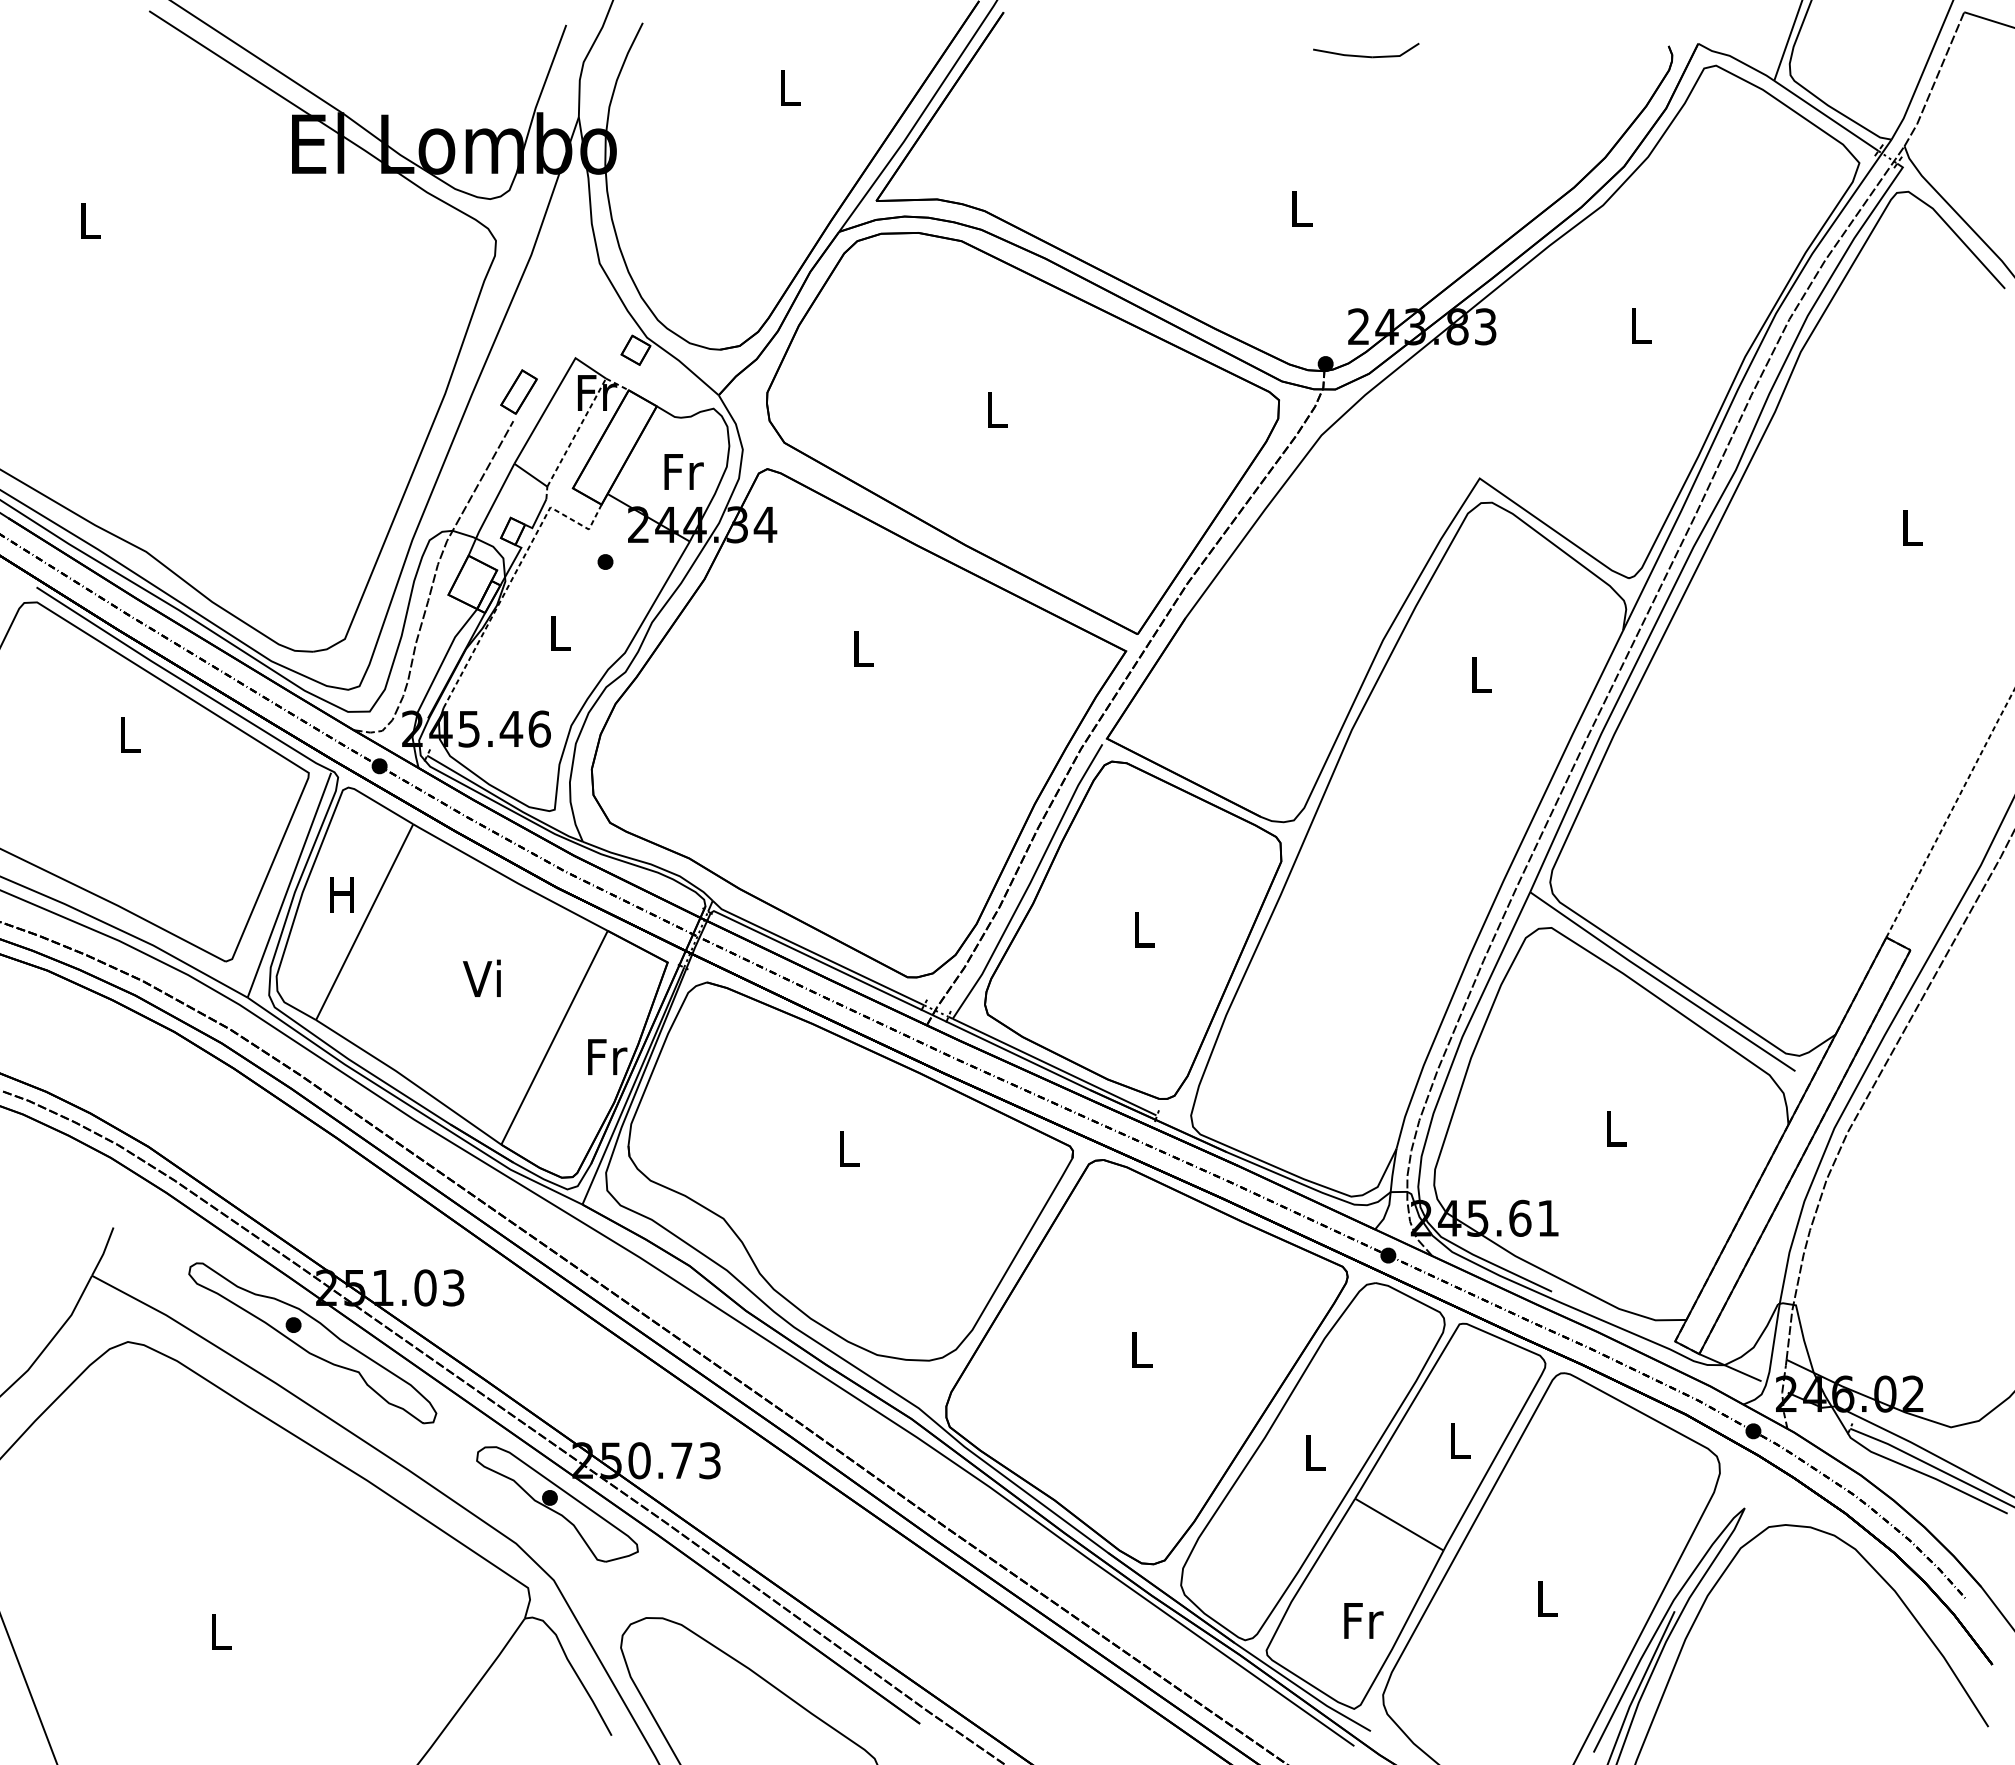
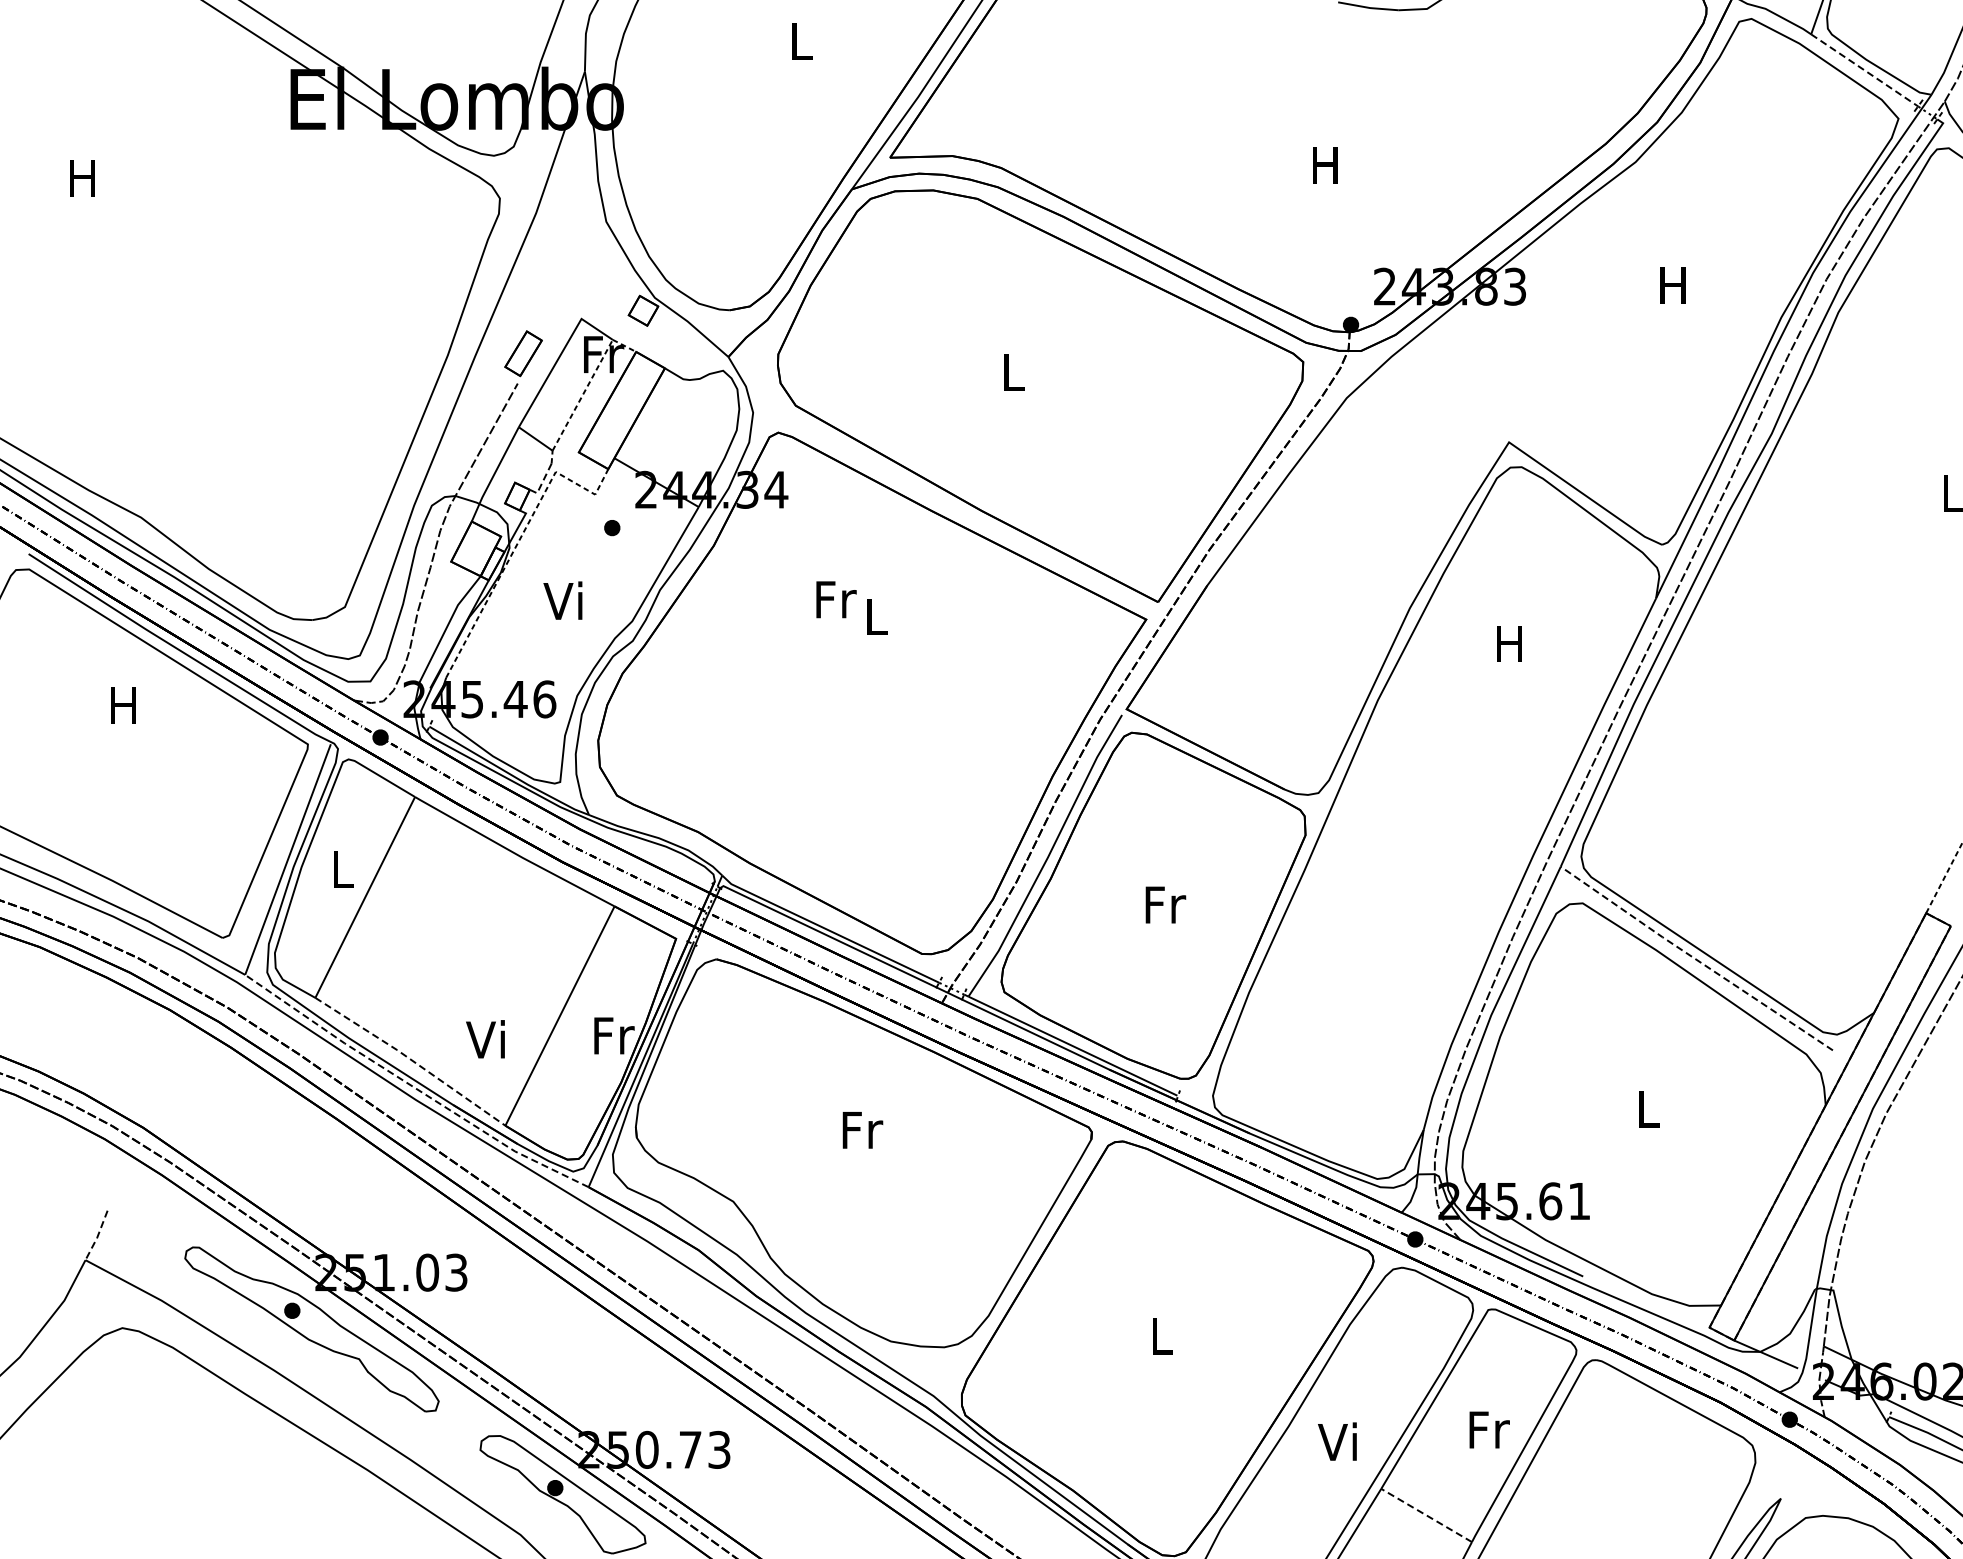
line: (1826, 115) -> (1864, 69), solid -> dashed
text: (1300, 208) -> (1325, 165), L -> H
text: (89, 220) -> (82, 177), L -> H
text: (1639, 325) -> (1672, 285), L -> H
text: (683, 471) -> (835, 599), moved
line: (537, 517) -> (542, 482), solid -> dashed
text: (557, 632) -> (563, 600), L -> Vi
text: (1480, 674) -> (1509, 643), L -> H
text: (128, 734) -> (122, 704), L -> H
text: (341, 894) -> (341, 869), H -> L
text: (1144, 929) -> (1165, 904), L -> Fr
text: (481, 977) -> (485, 1038), moved
line: (1661, 982) -> (1695, 959), solid -> dashed
line: (409, 1080) -> (411, 1059), solid -> dashed
line: (411, 1106) -> (413, 1086), solid -> dashed
text: (849, 1149) -> (862, 1130), L -> Fr
line: (103, 1253) -> (97, 1237), solid -> dashed
text: (1460, 1441) -> (1489, 1430), L -> Fr
text: (1312, 1452) -> (1337, 1441), L -> Vi
line: (1398, 1524) -> (1425, 1515), solid -> dashed

